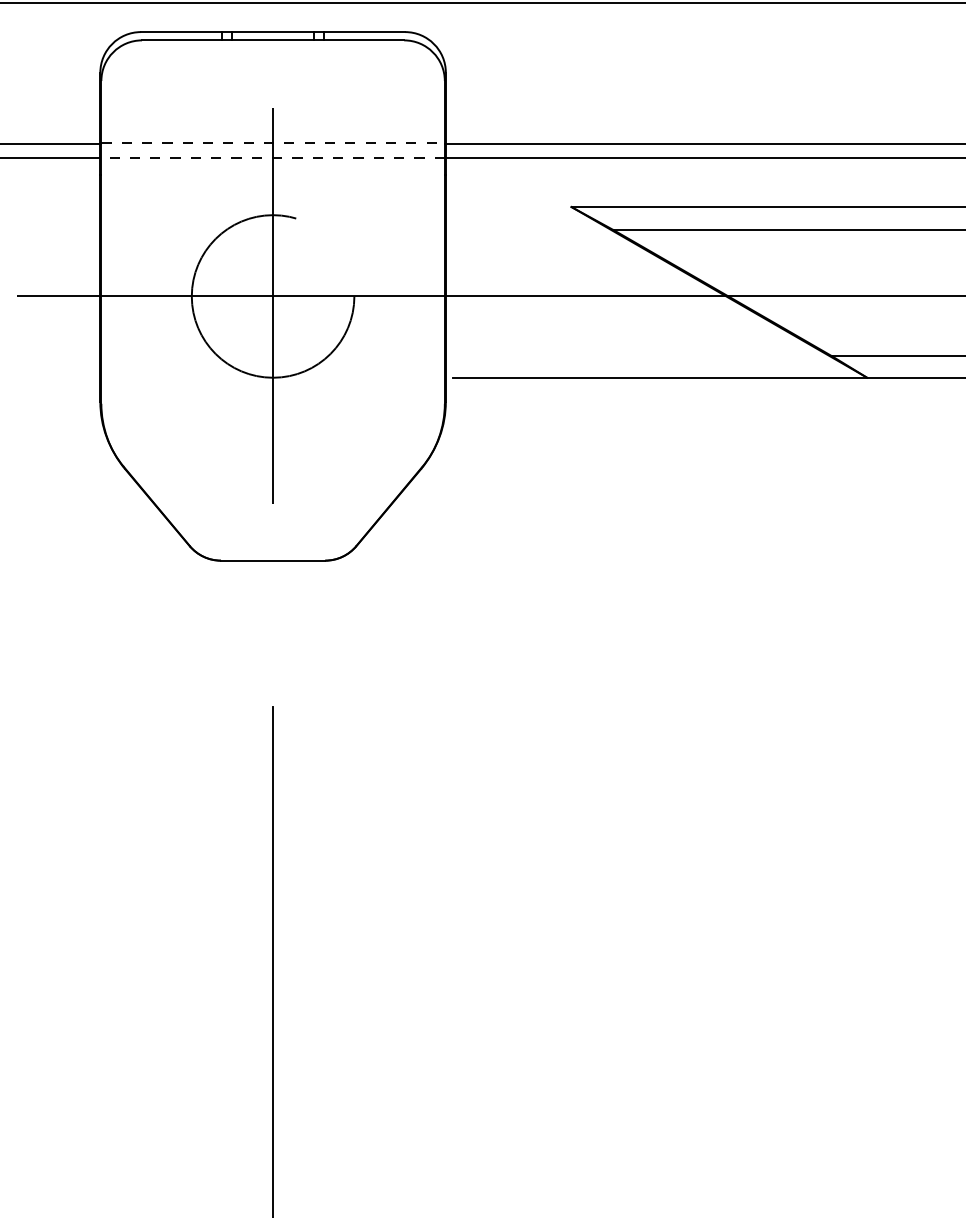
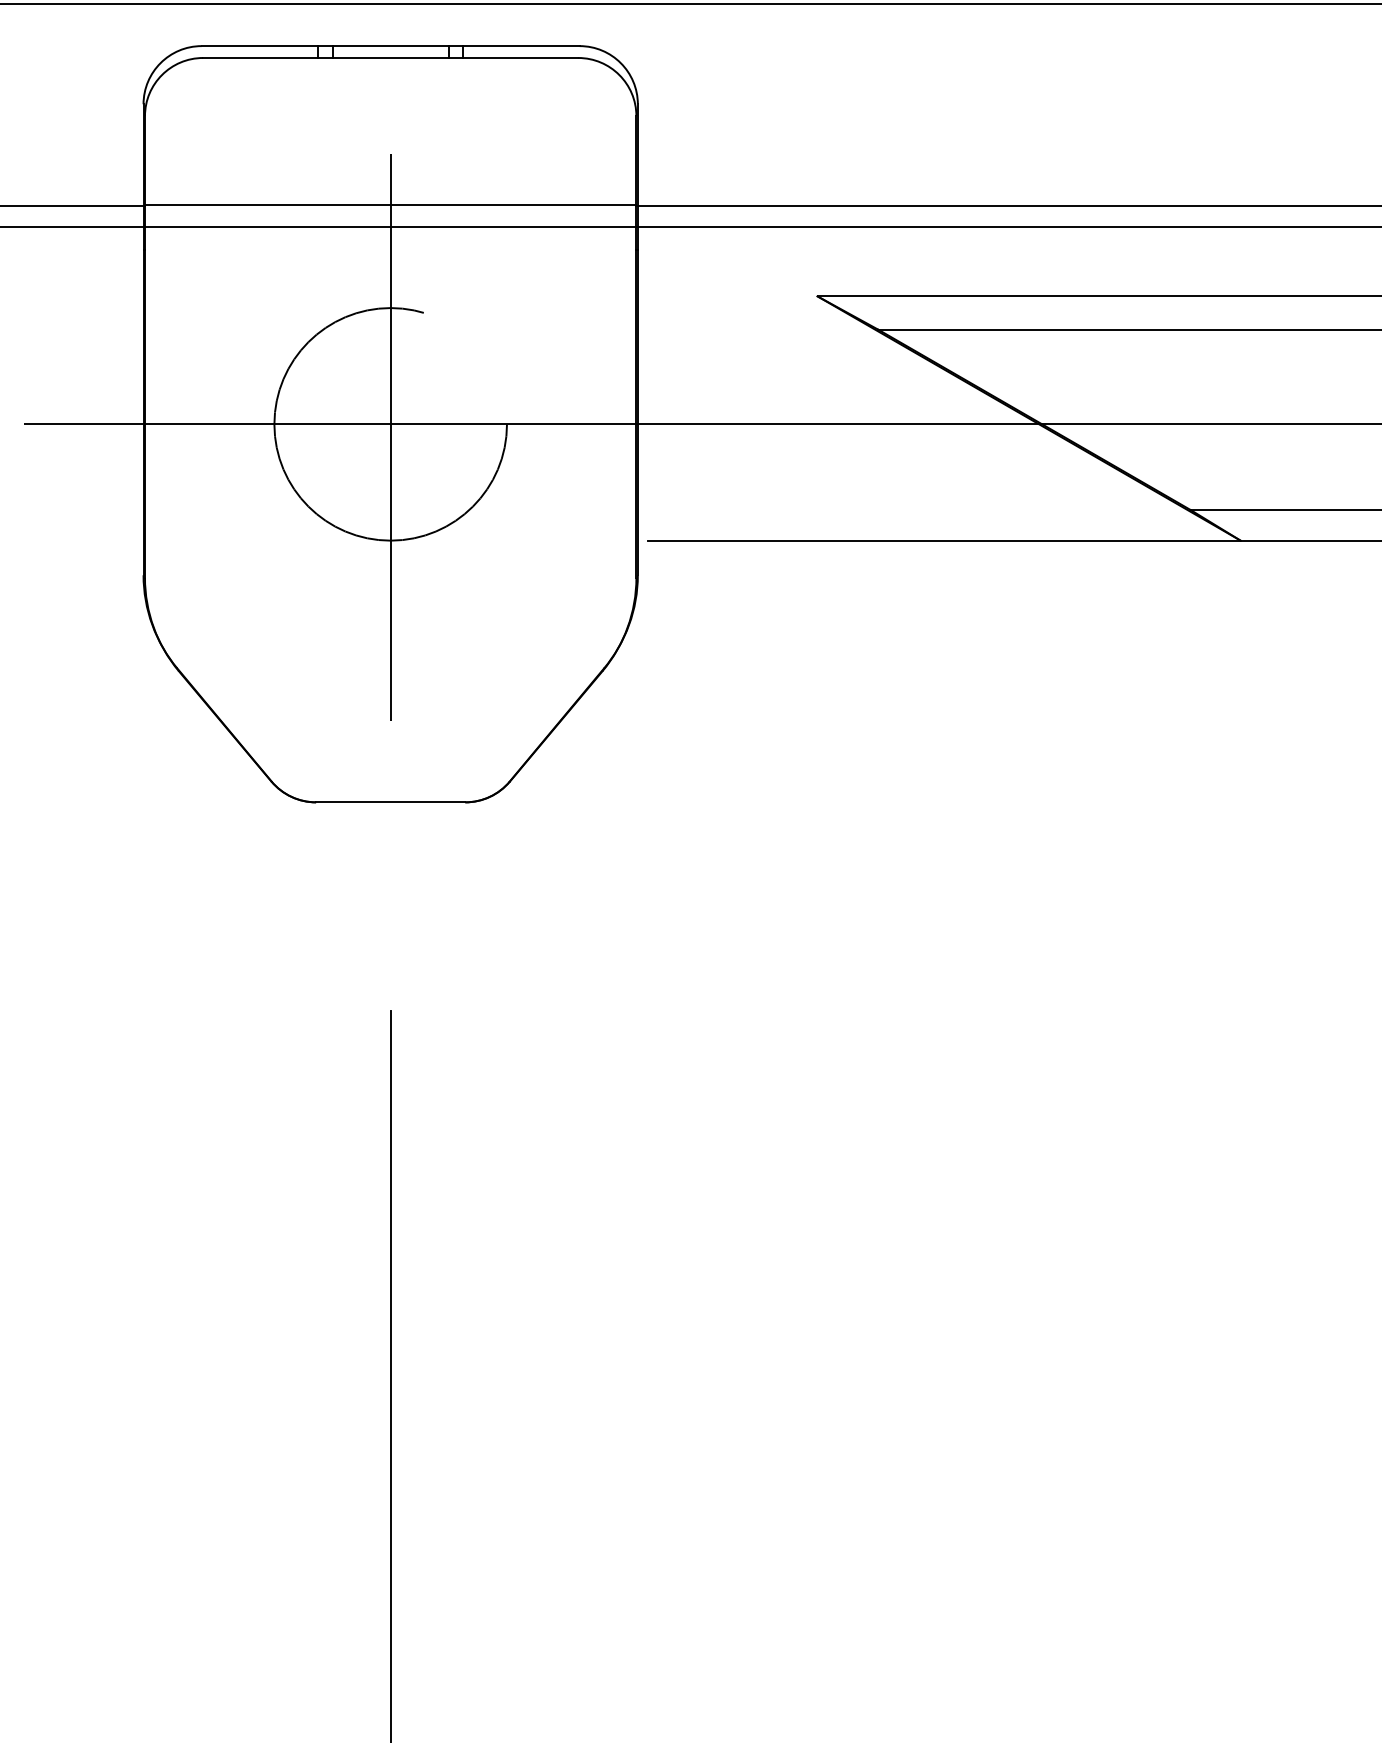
line: (273, 143) -> (391, 205), dashed -> solid
line: (273, 158) -> (391, 226), dashed -> solid

